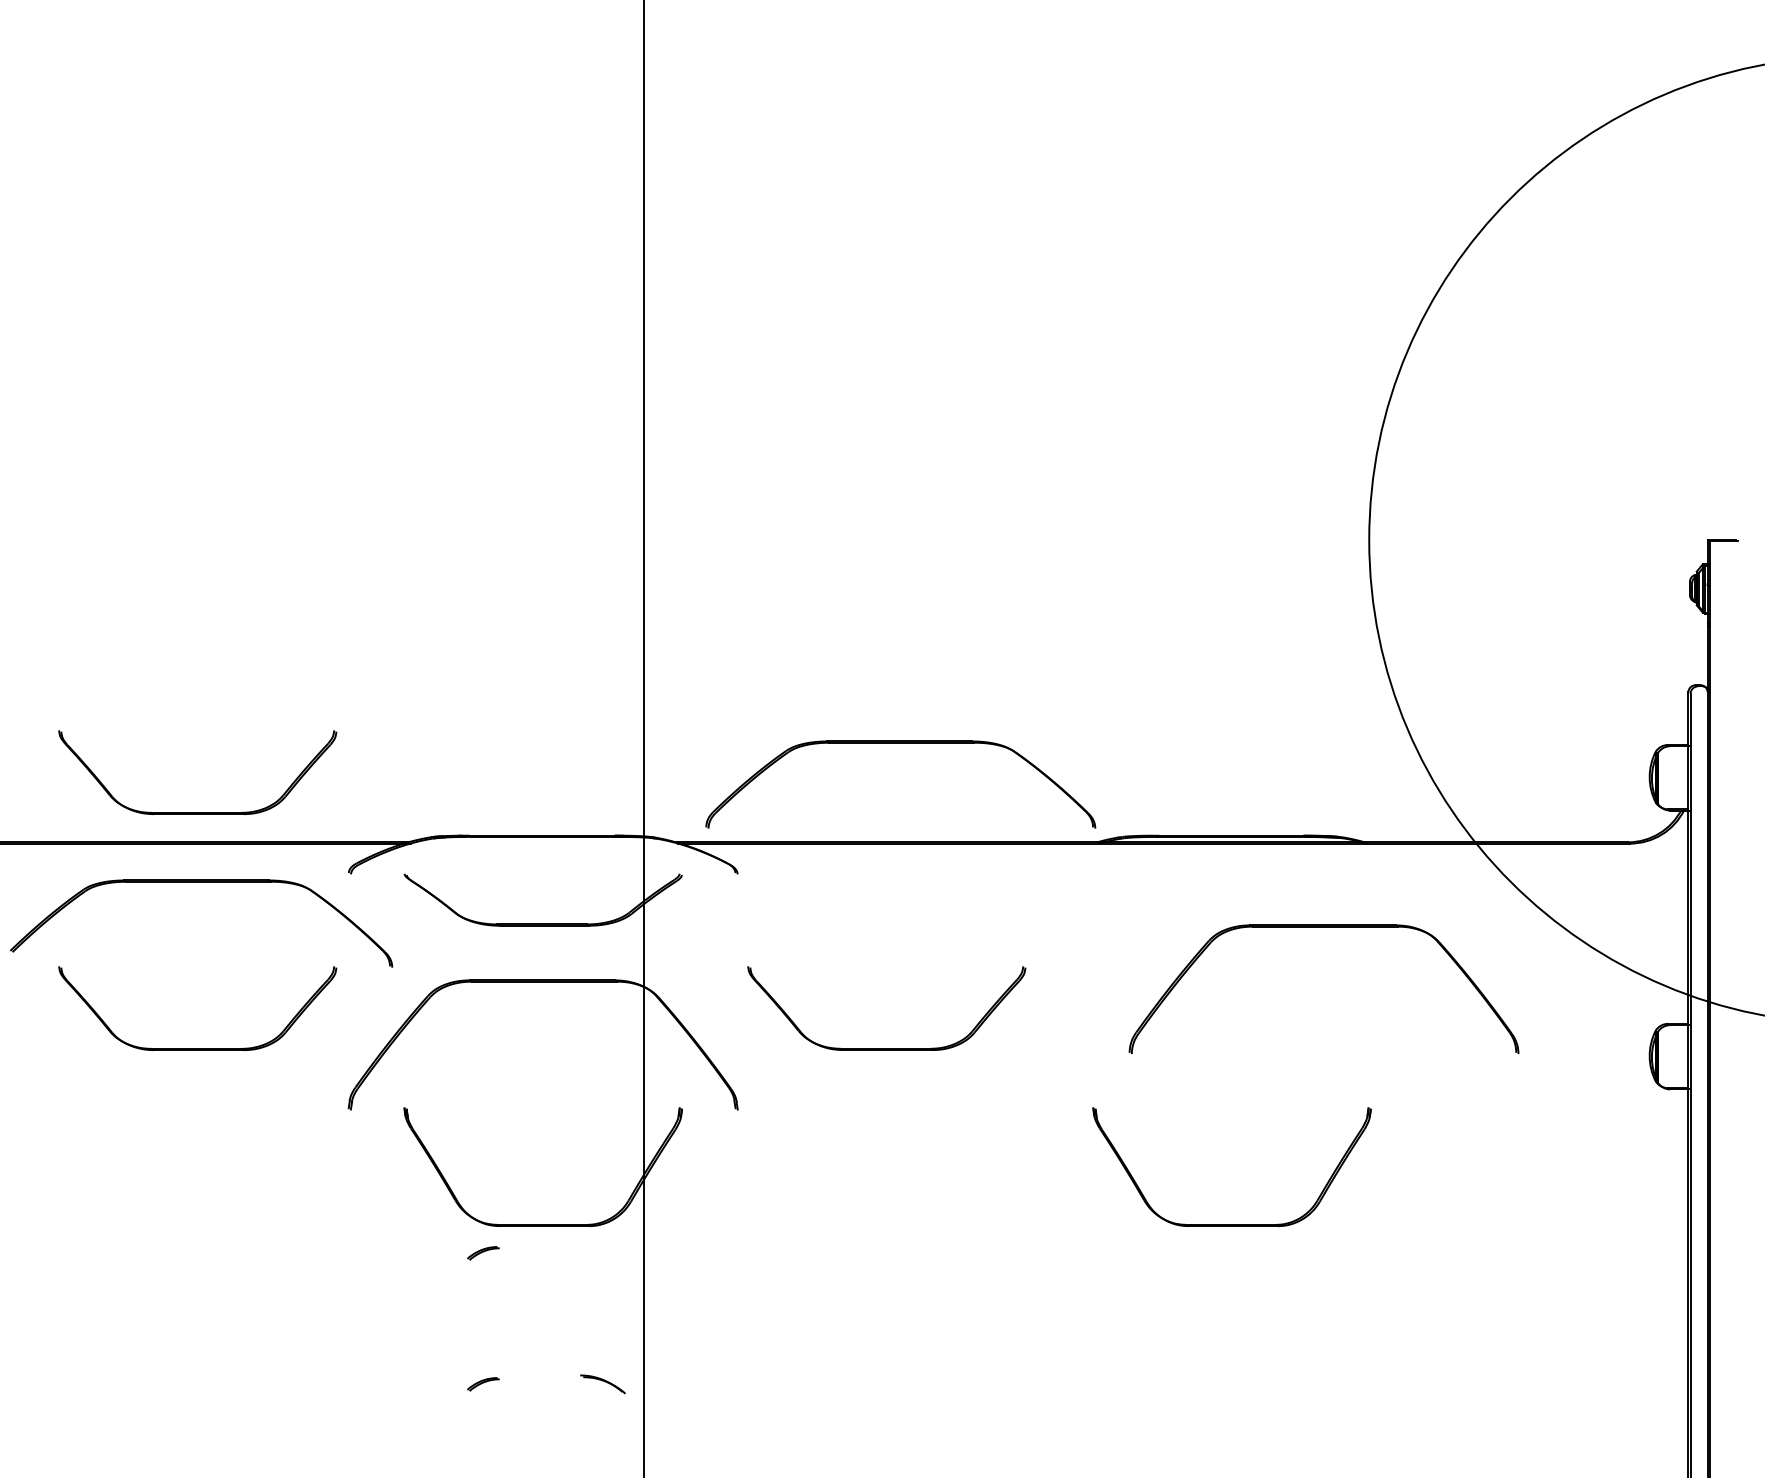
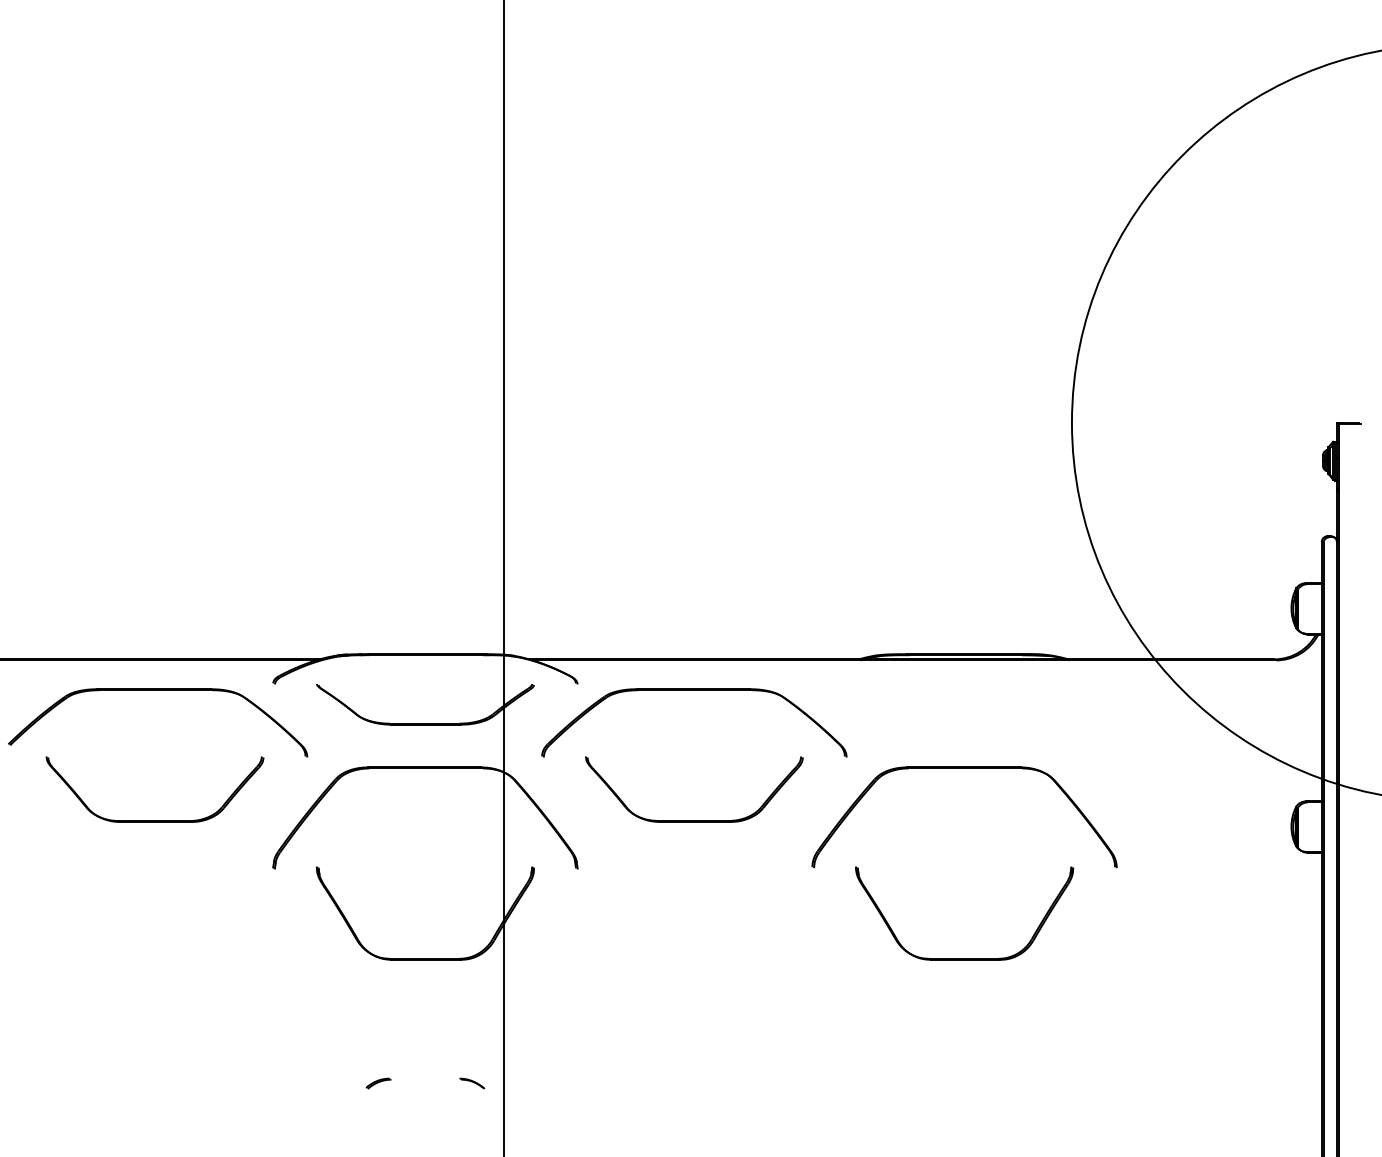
part: (900, 743) -> (694, 690), moved
part: (197, 812) -> (154, 636), removed
part: (1323, 927) -> (964, 769), moved
part: (483, 1253) -> (378, 981), removed
part: (602, 1384) -> (471, 1083), size x0.71

